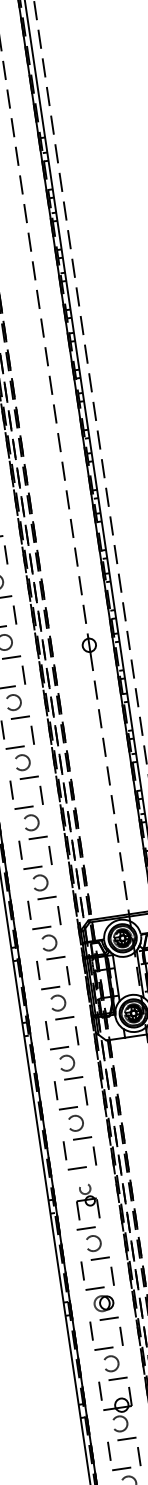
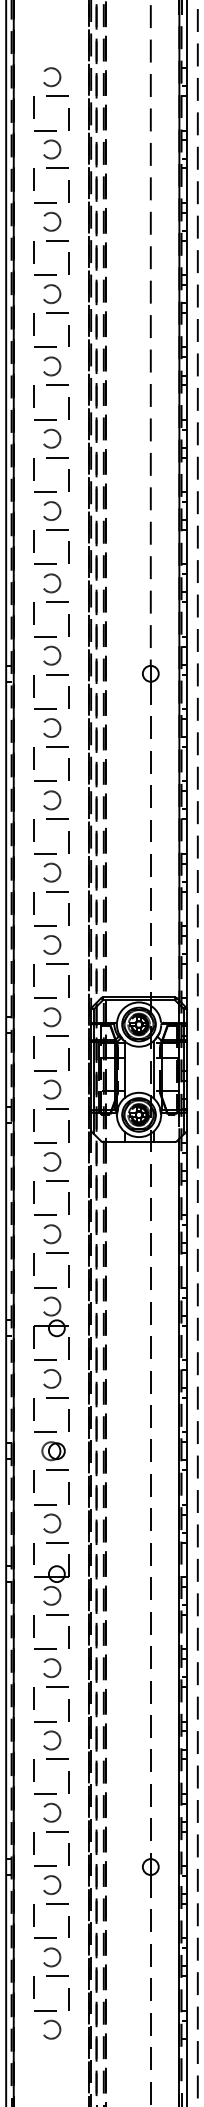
part: (87, 1200) -> (51, 1327), size x1.43

